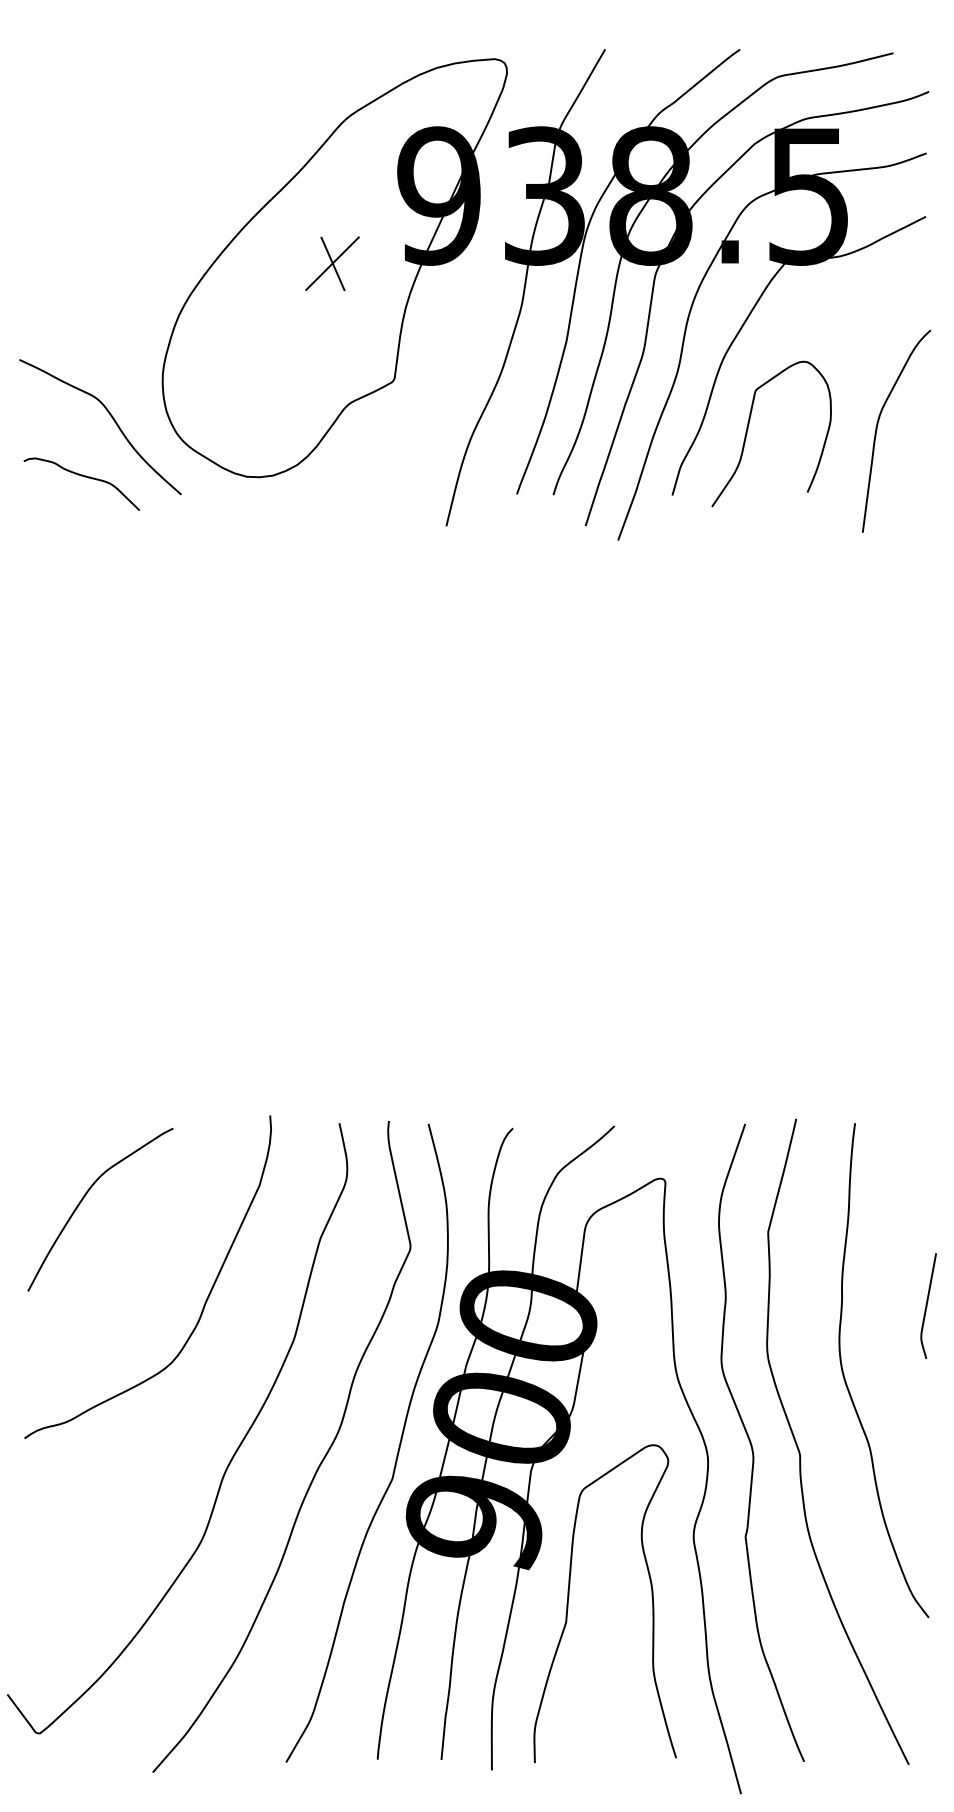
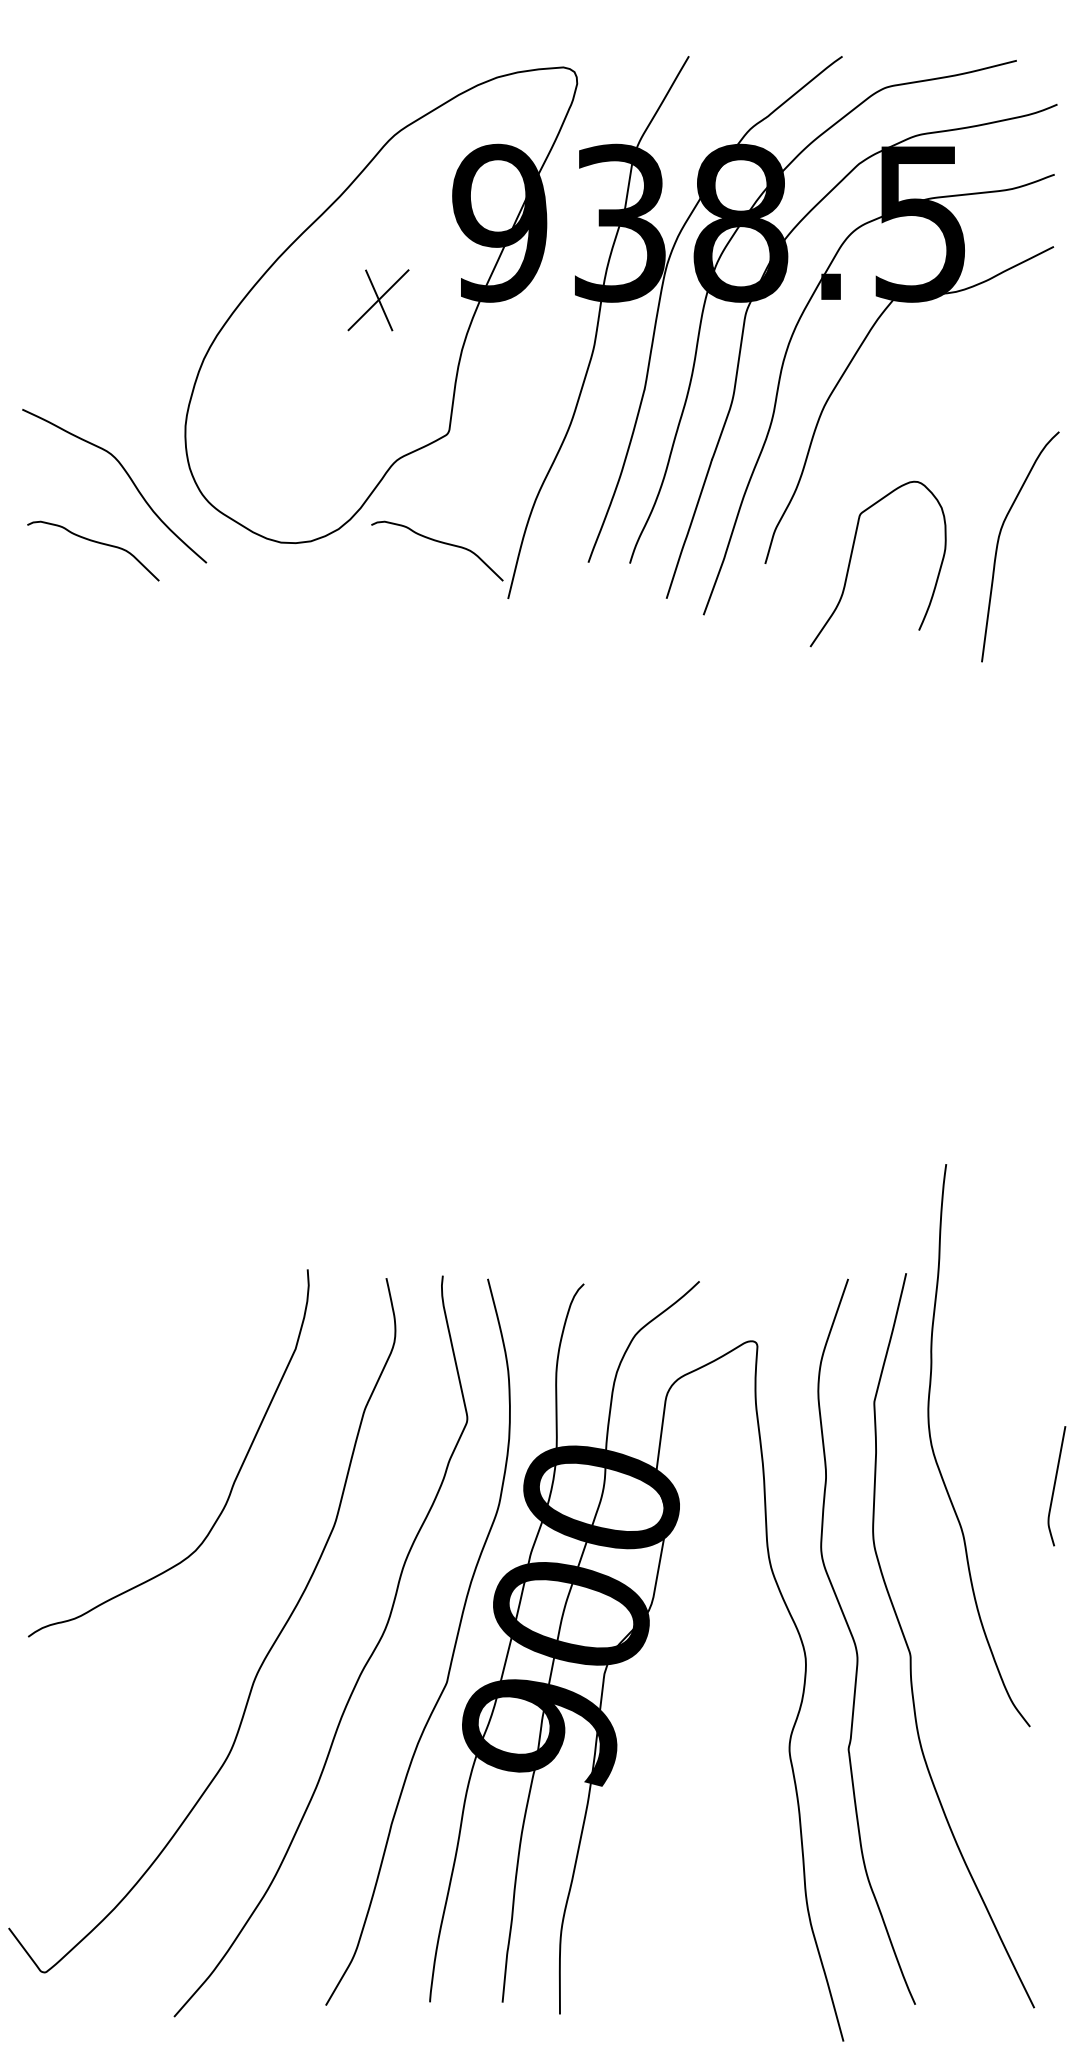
curve: (878, 425) -> (999, 540), moved
curve: (749, 426) -> (852, 555), moved
curve: (384, 476) -> (437, 542), added
curve: (83, 1199) -> (95, 1364), removed
curve: (846, 1381) -> (936, 1458), moved
curve: (568, 1603) -> (647, 1824), removed

